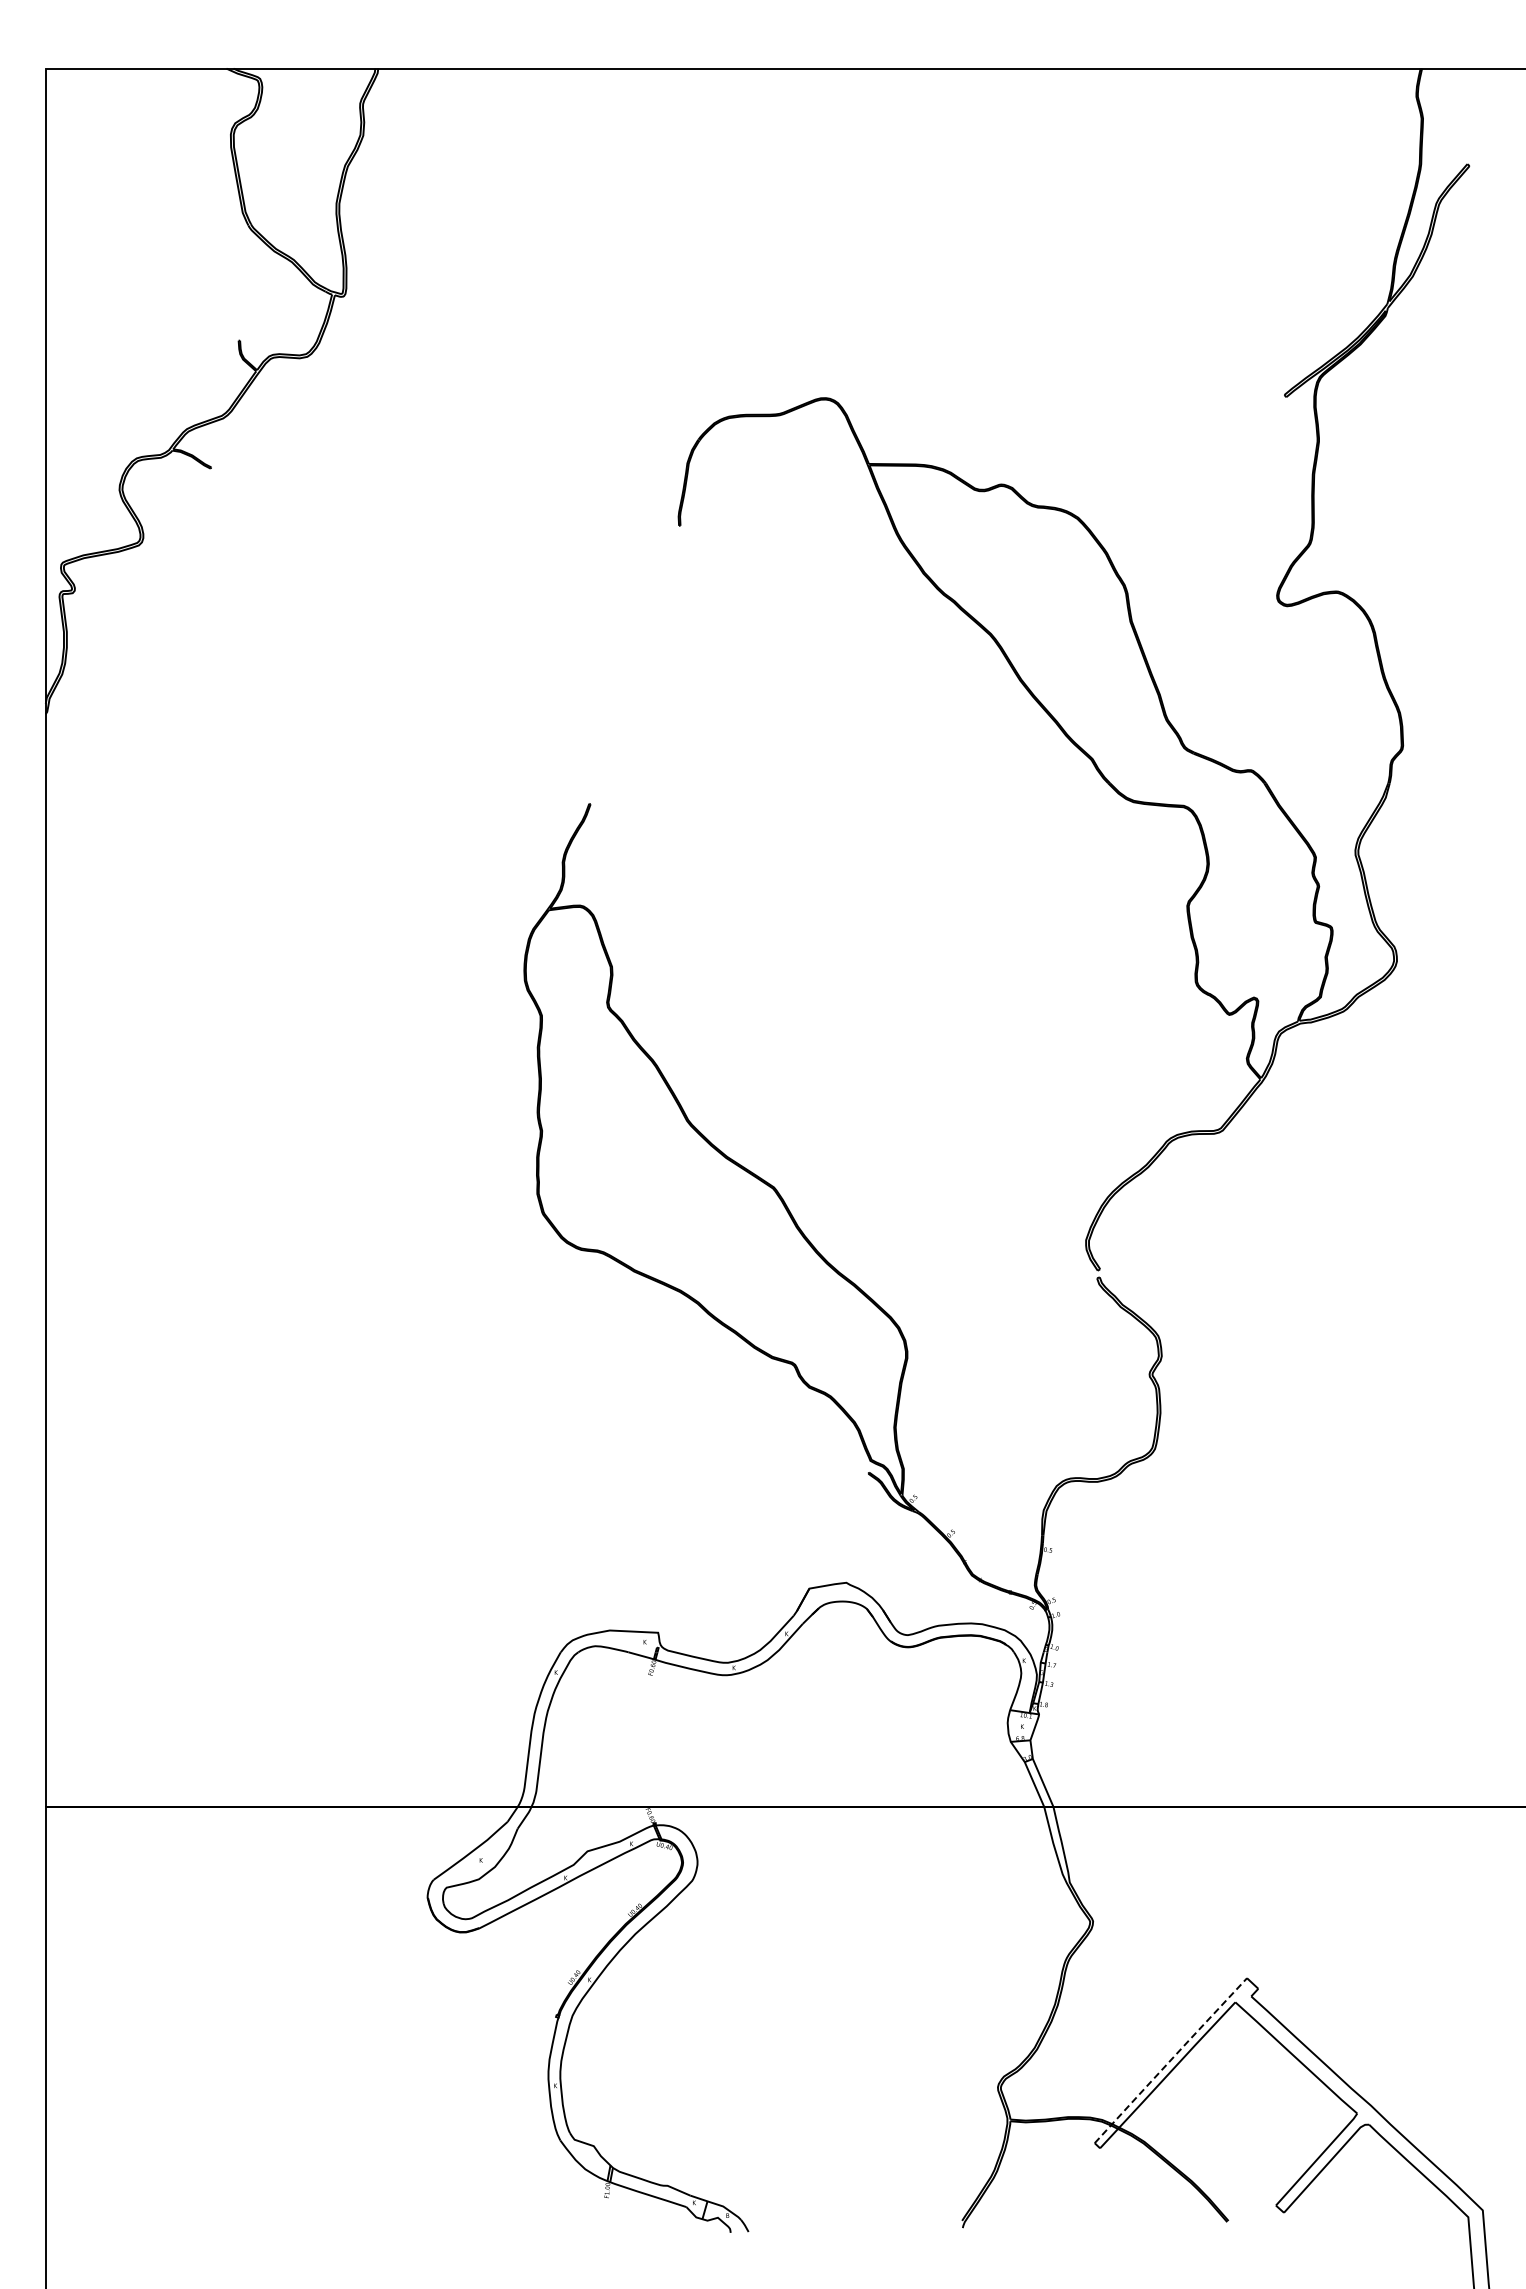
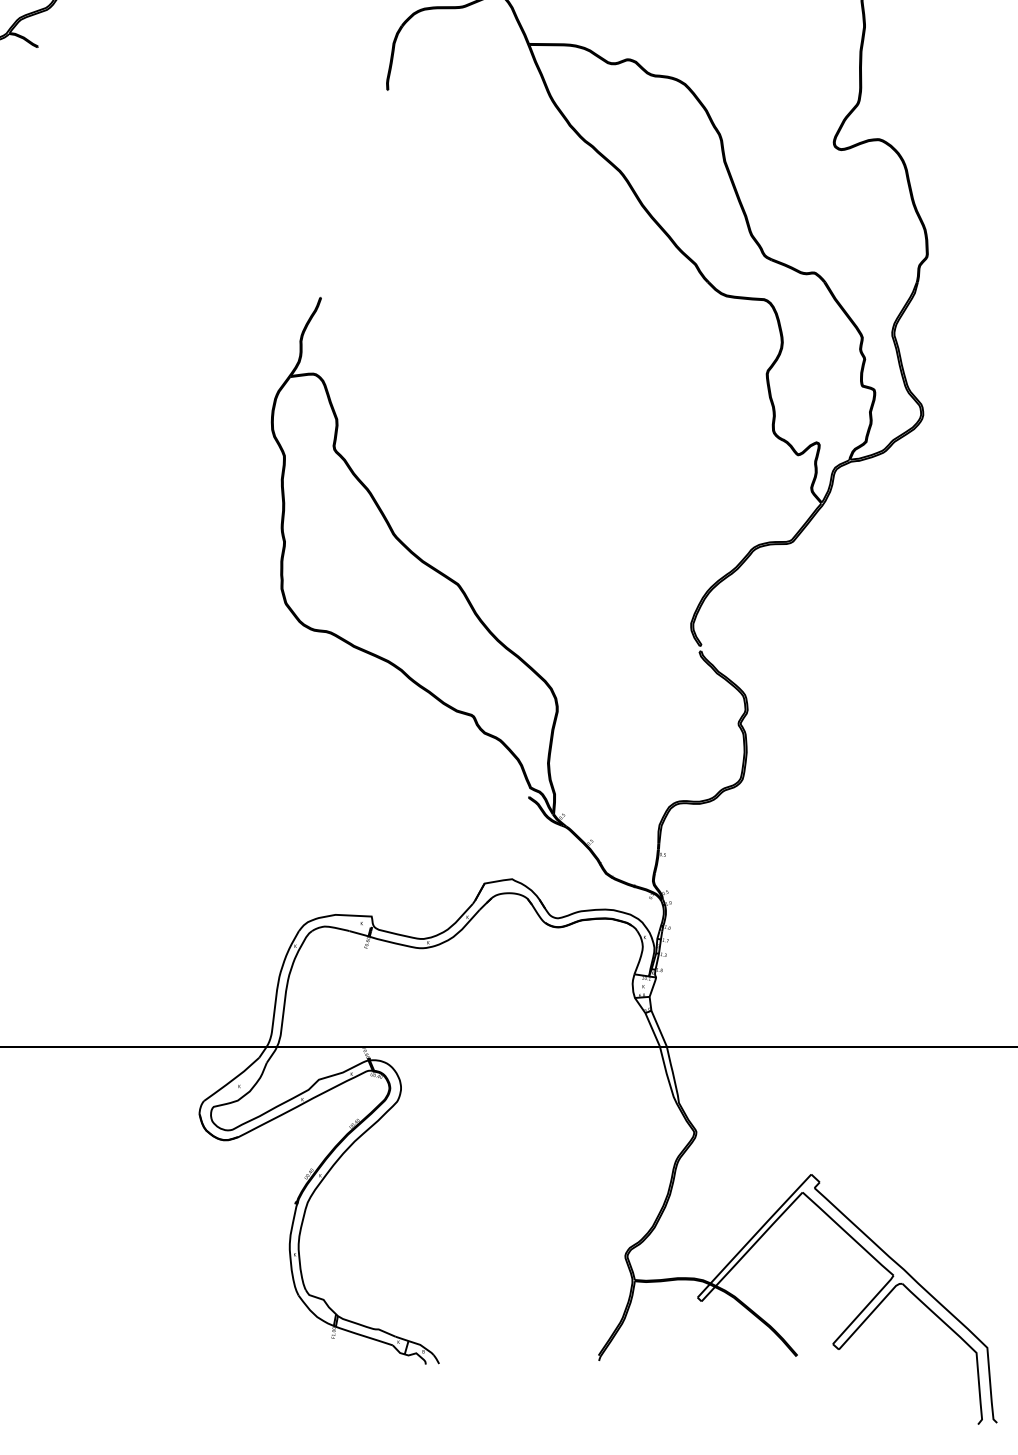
line: (1170, 2060) -> (754, 1235), dashed -> solid

